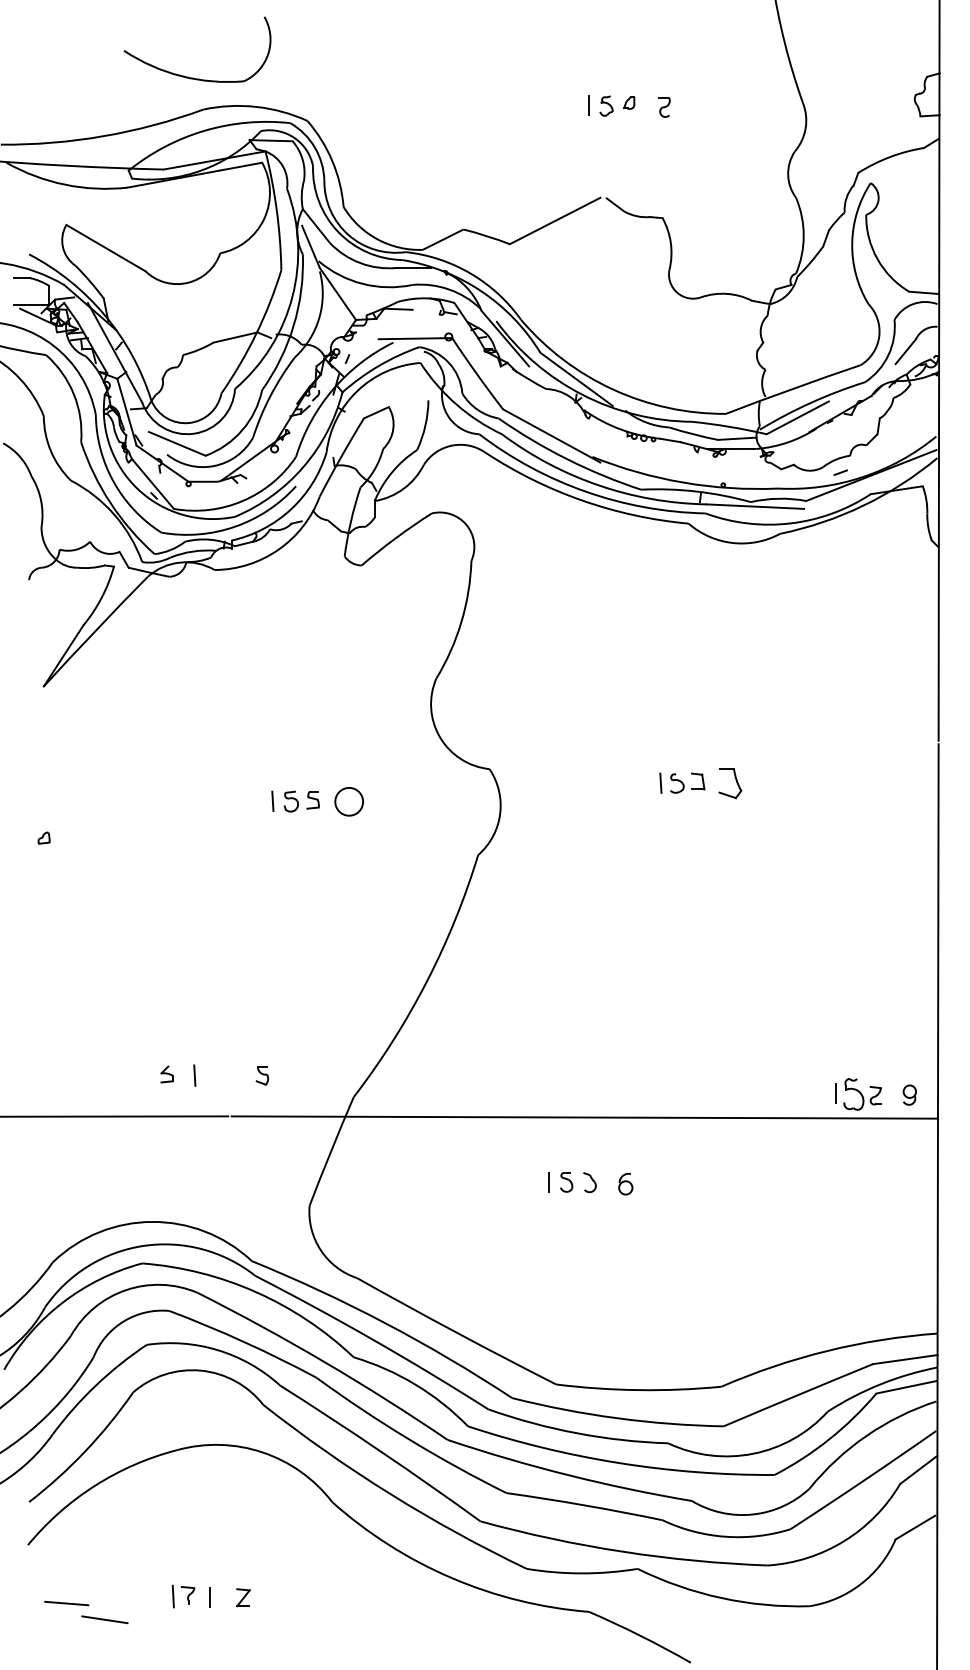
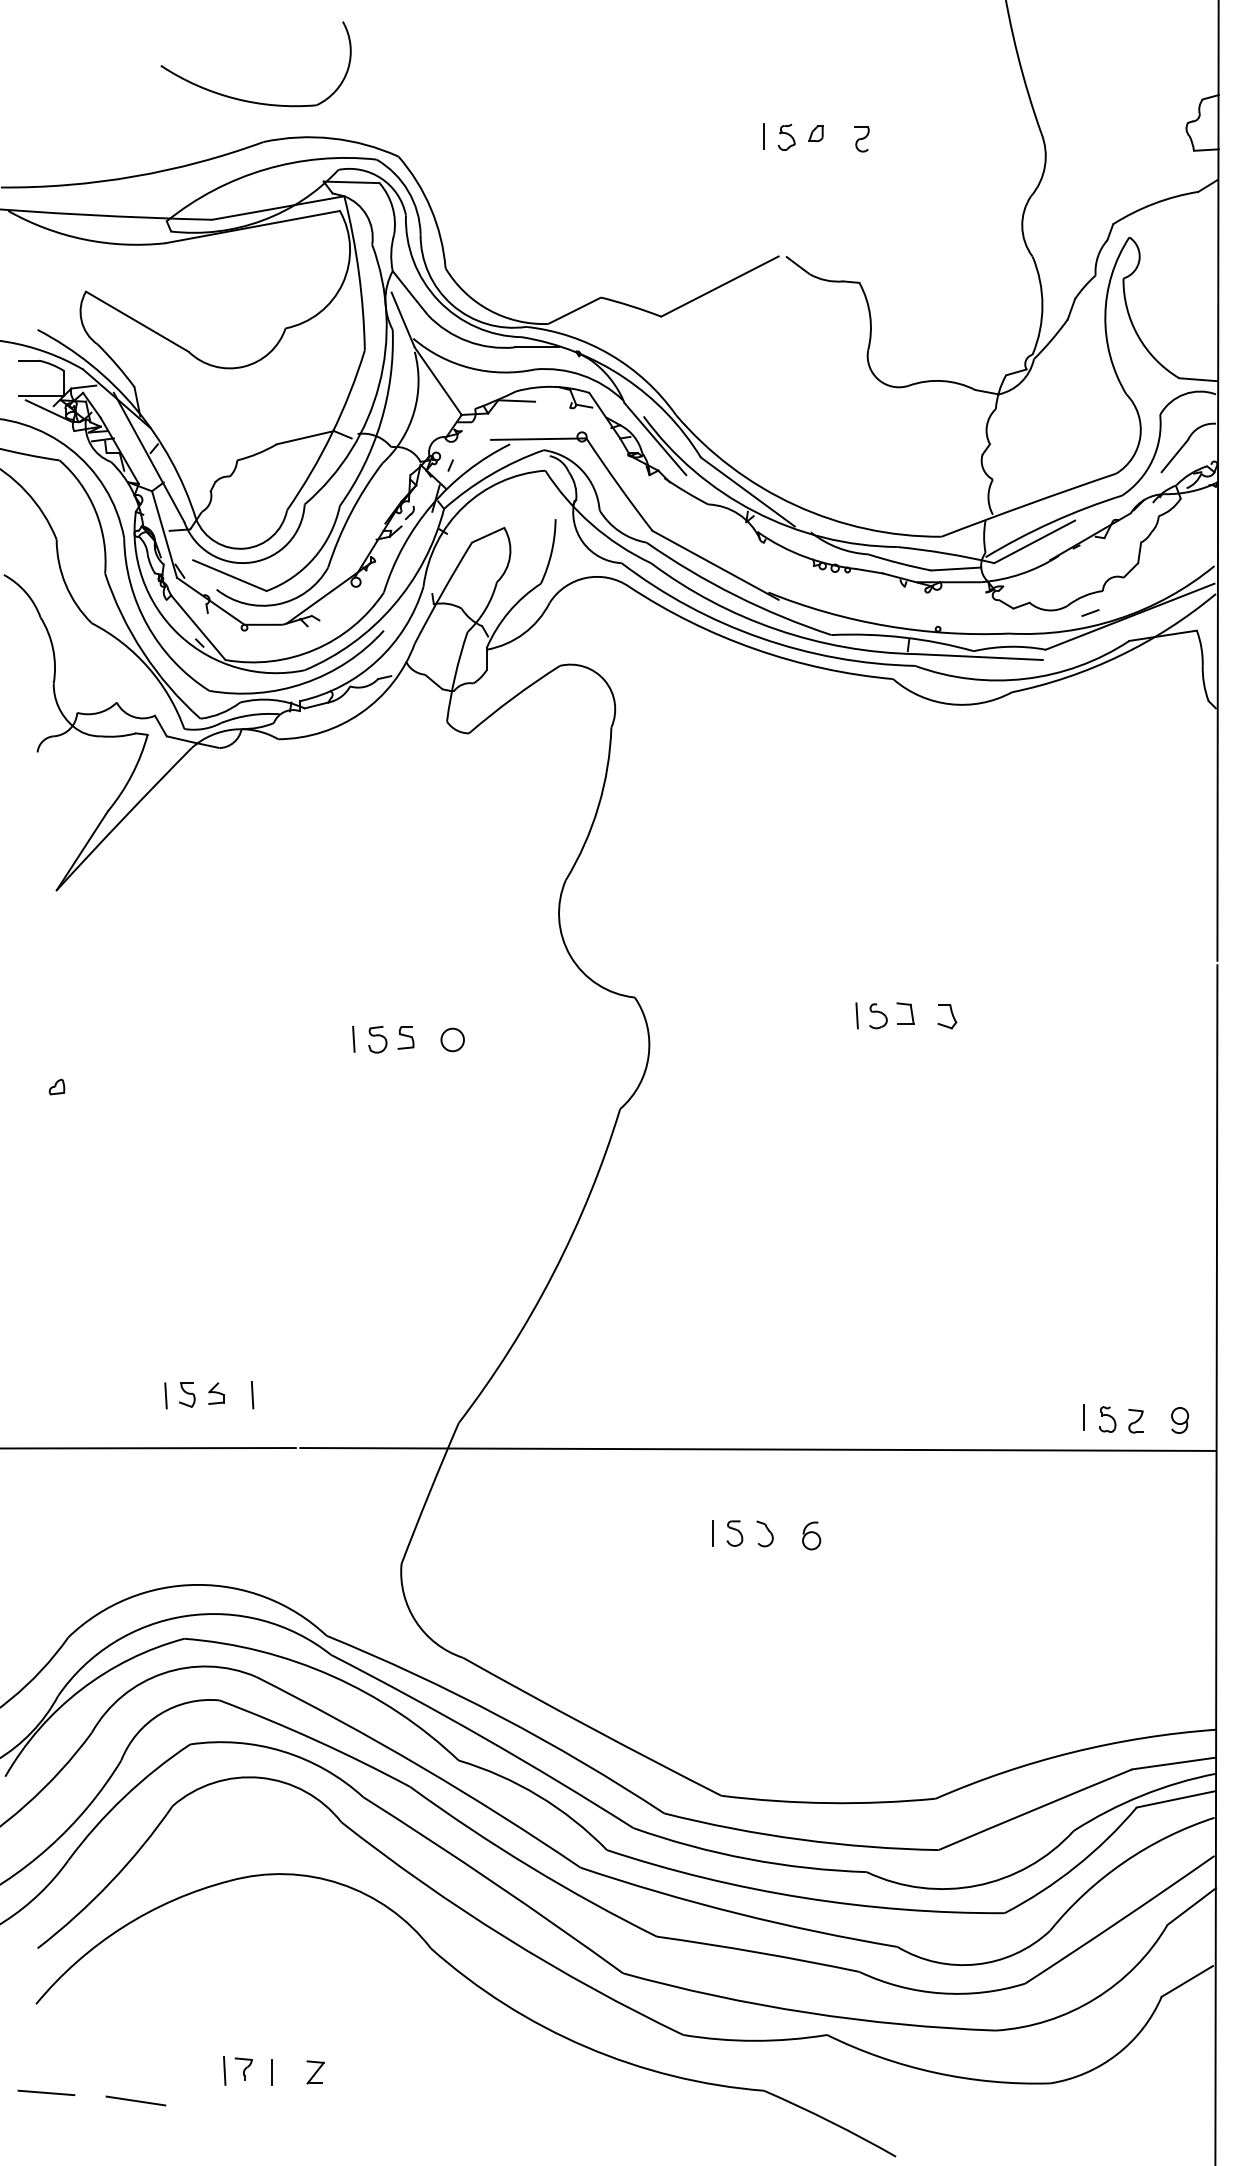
part: (730, 783) -> (947, 1016), size x0.62
circle: (348, 801) -> (452, 1039), size x0.62
line: (127, 1075) -> (165, 1395), added
part: (262, 1075) -> (187, 1394), moved
part: (853, 1094) -> (1107, 1419), size x0.62
line: (66, 1603) -> (46, 2092), moved

